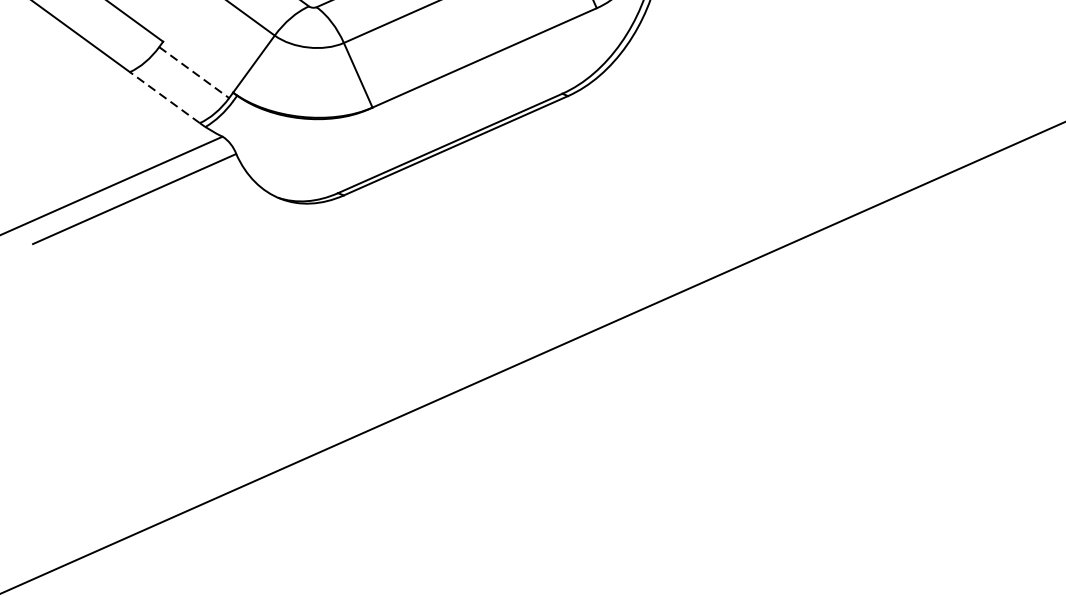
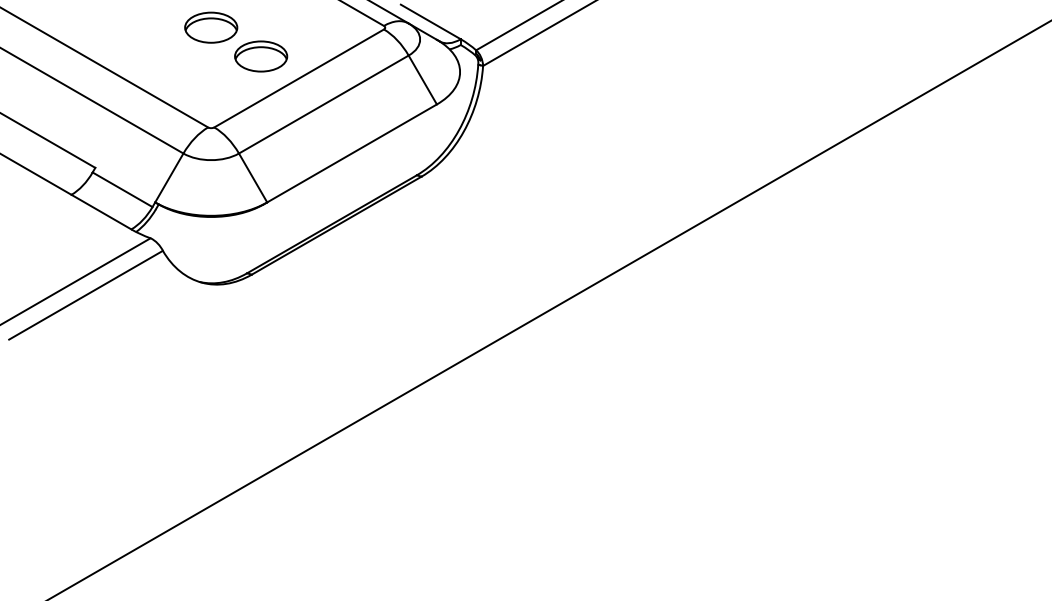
line: (194, 72) -> (122, 189), dashed -> solid
line: (164, 98) -> (101, 212), dashed -> solid

